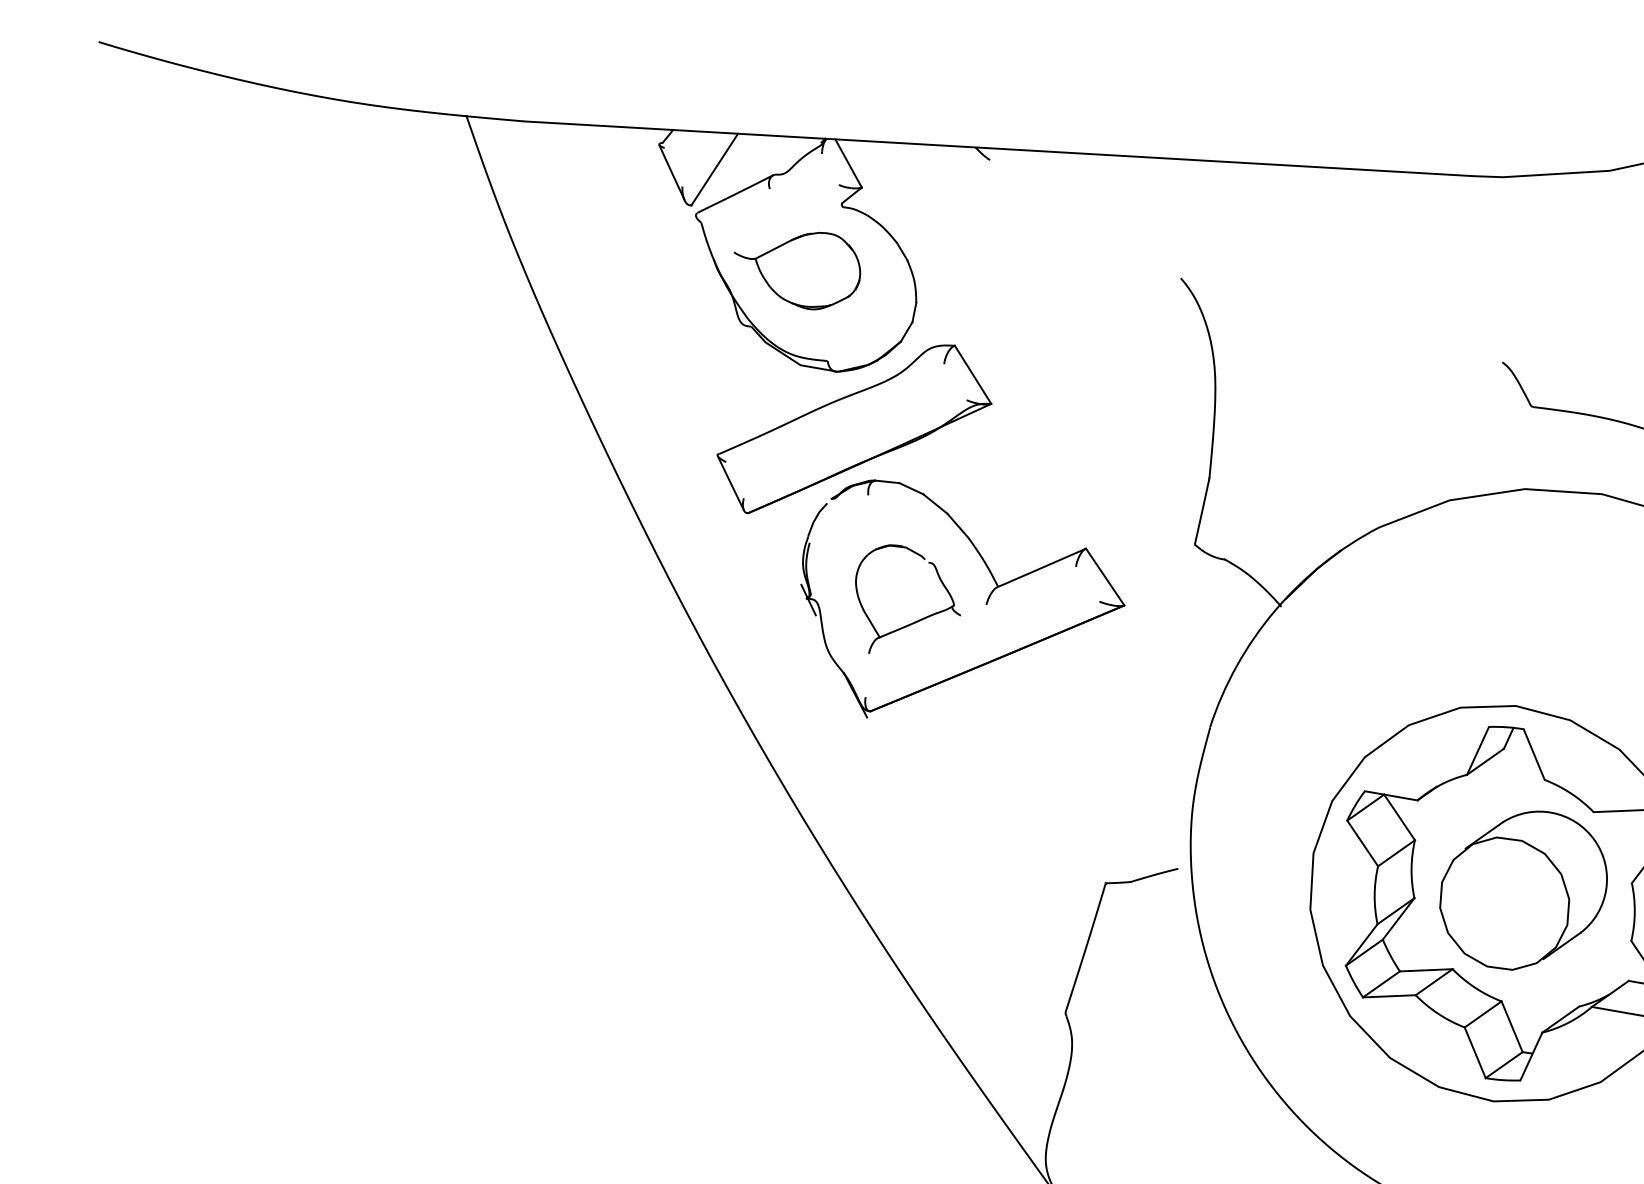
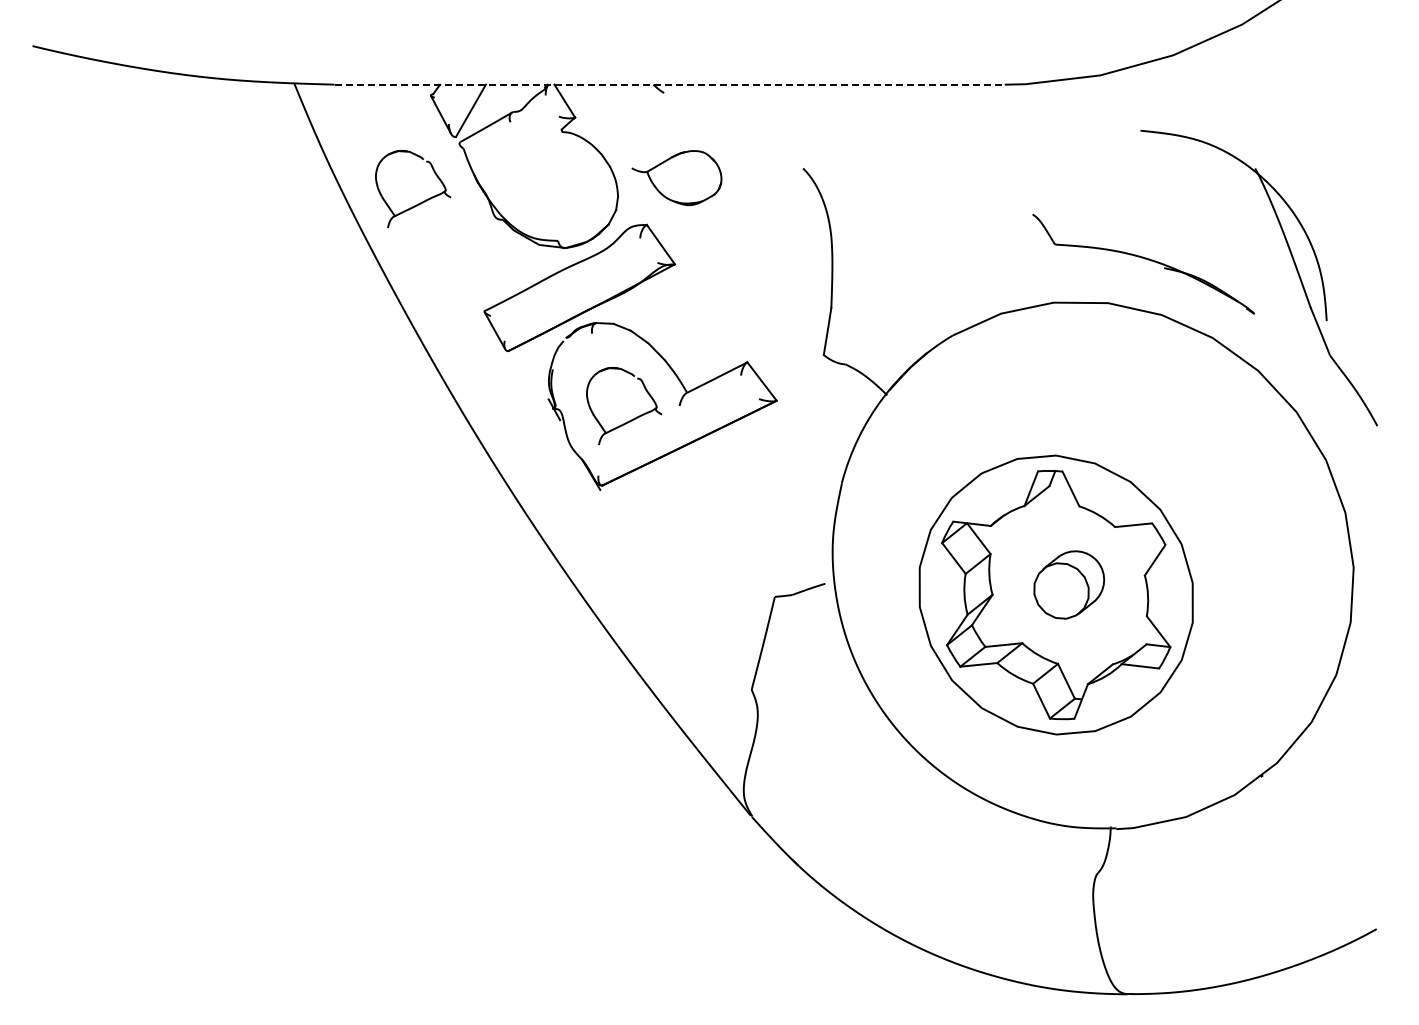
line: (999, 148) -> (670, 84), solid -> dashed
part: (796, 270) -> (676, 178), moved
part: (635, 295) -> (420, 202), added
part: (1524, 889) -> (1069, 584), size x0.6

